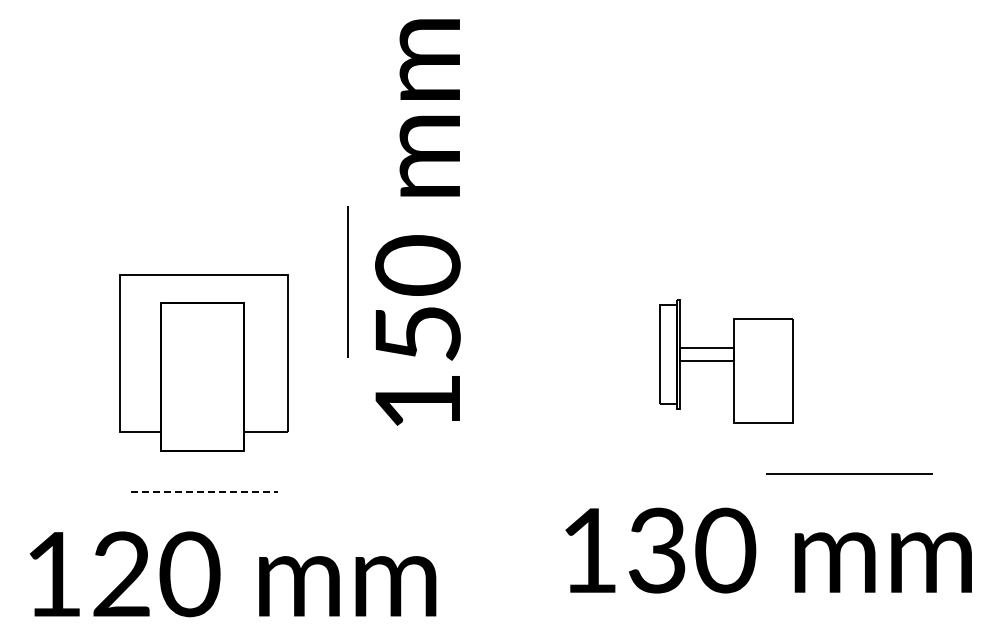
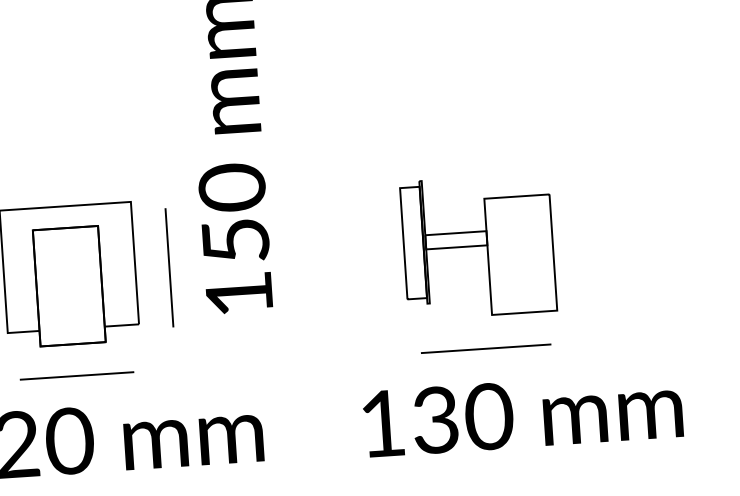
line: (347, 281) -> (168, 267), moved
part: (725, 360) -> (477, 245), size x1.43
line: (849, 473) -> (486, 348), moved
line: (205, 492) -> (77, 376), dashed -> solid
text: (768, 550) -> (522, 414), moved

